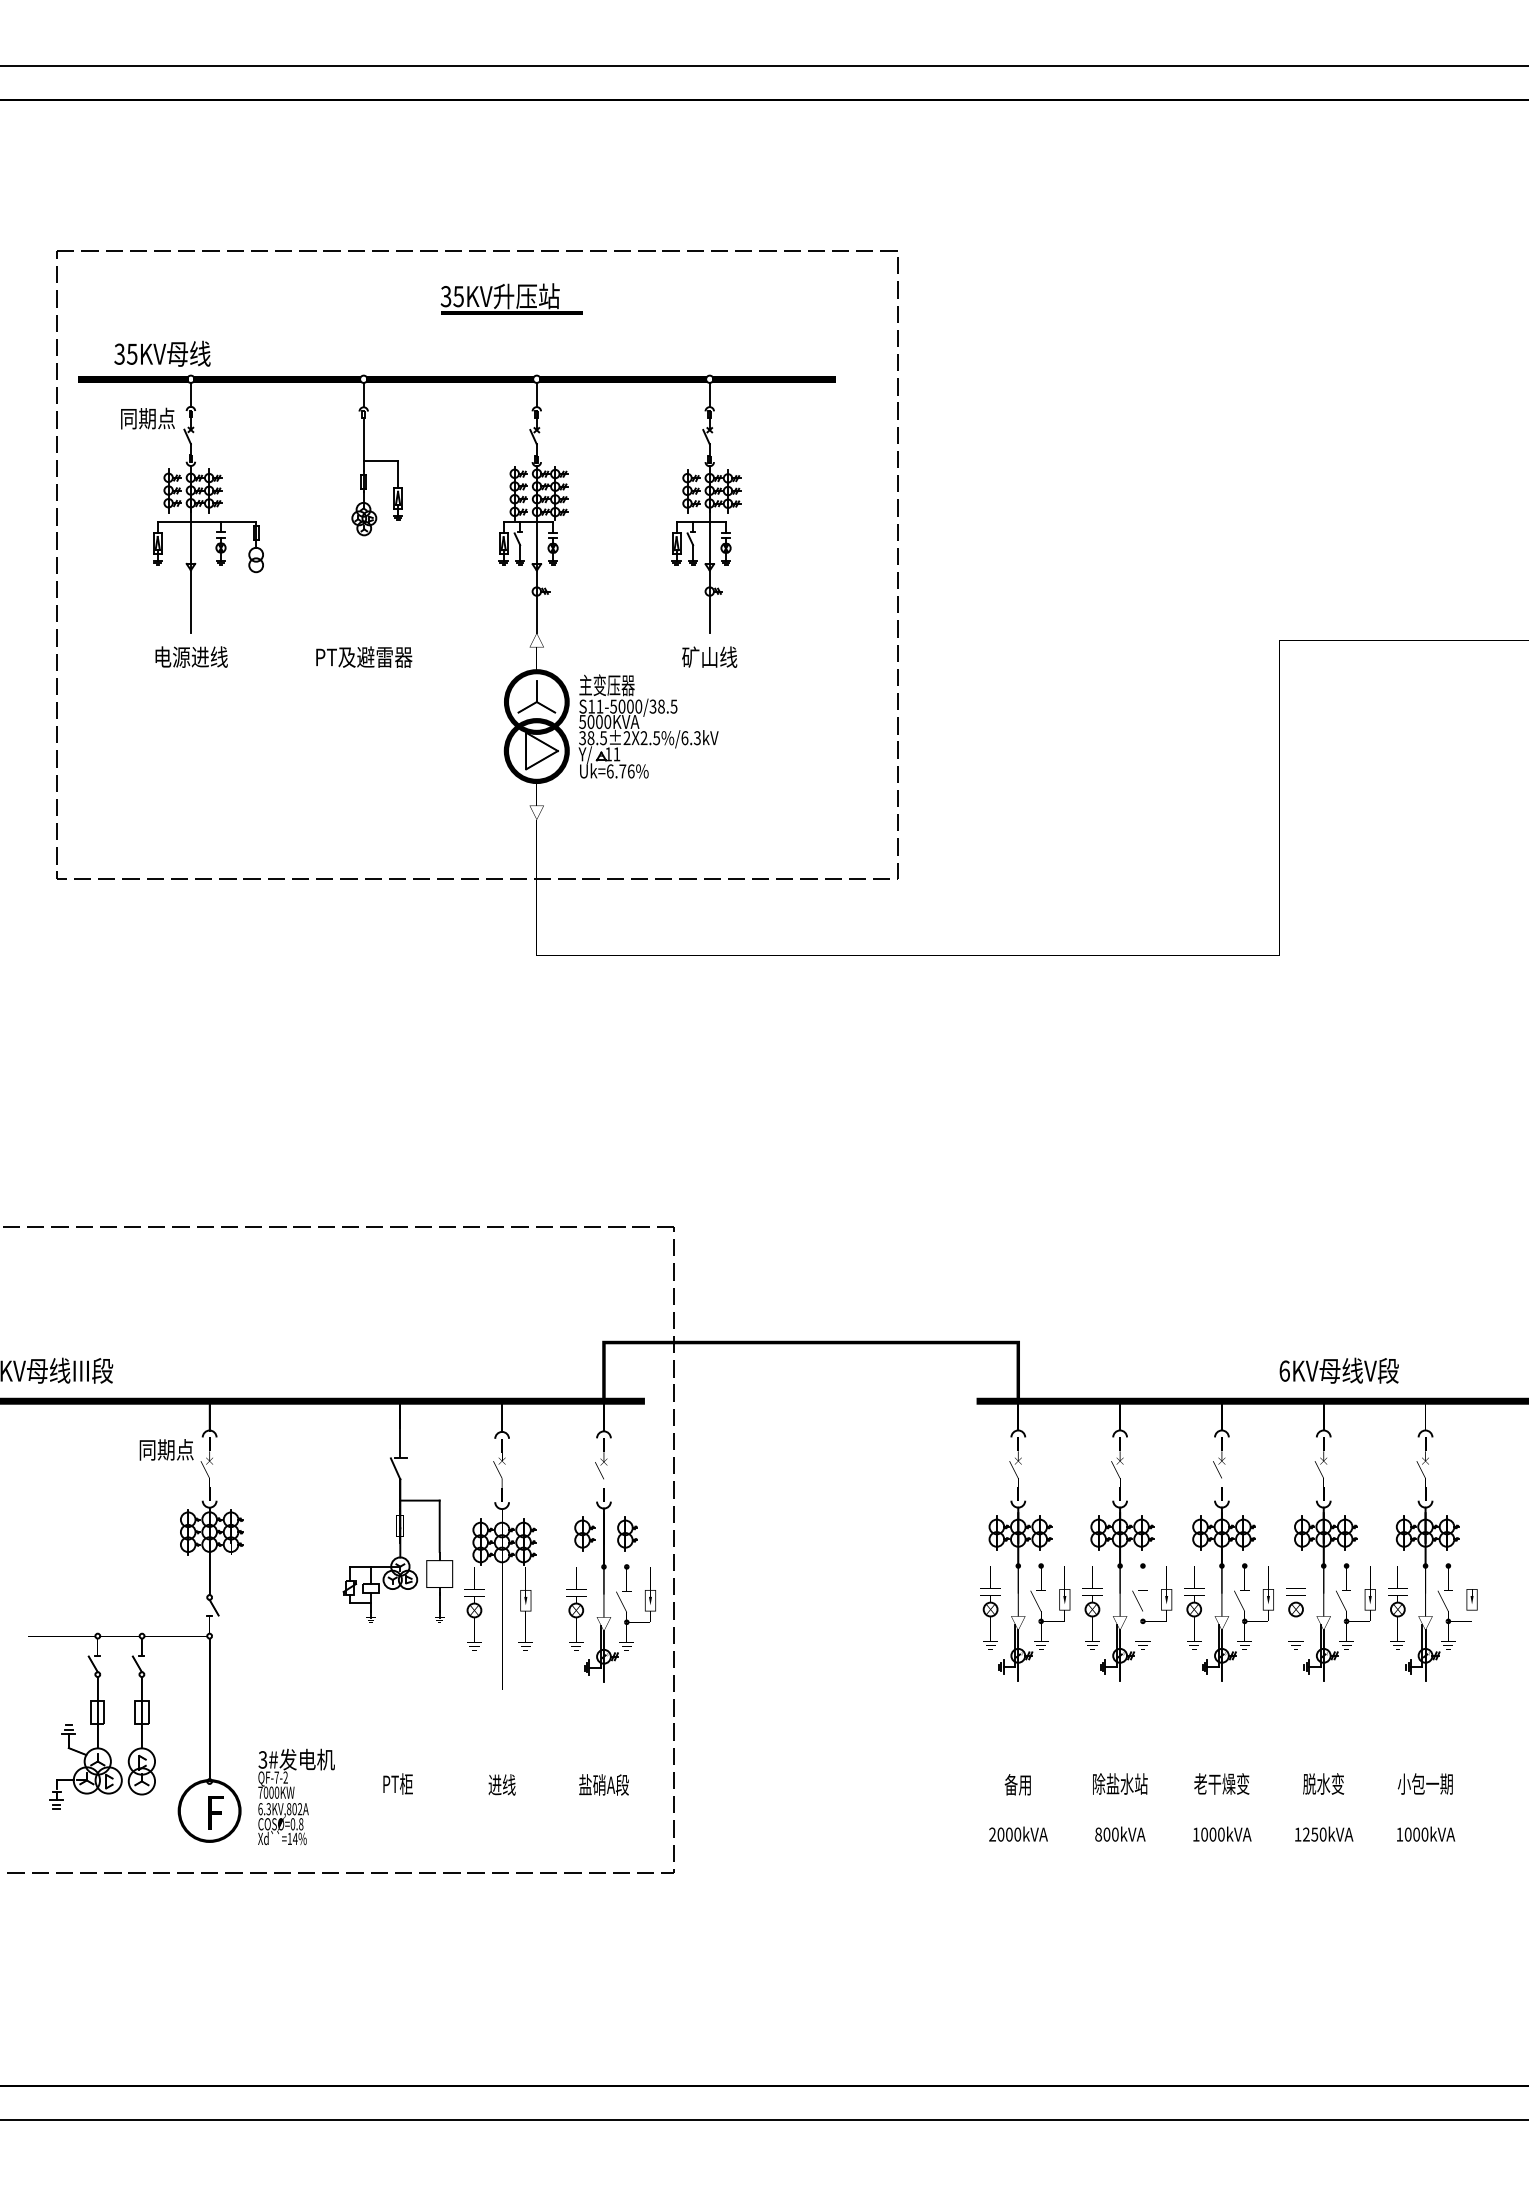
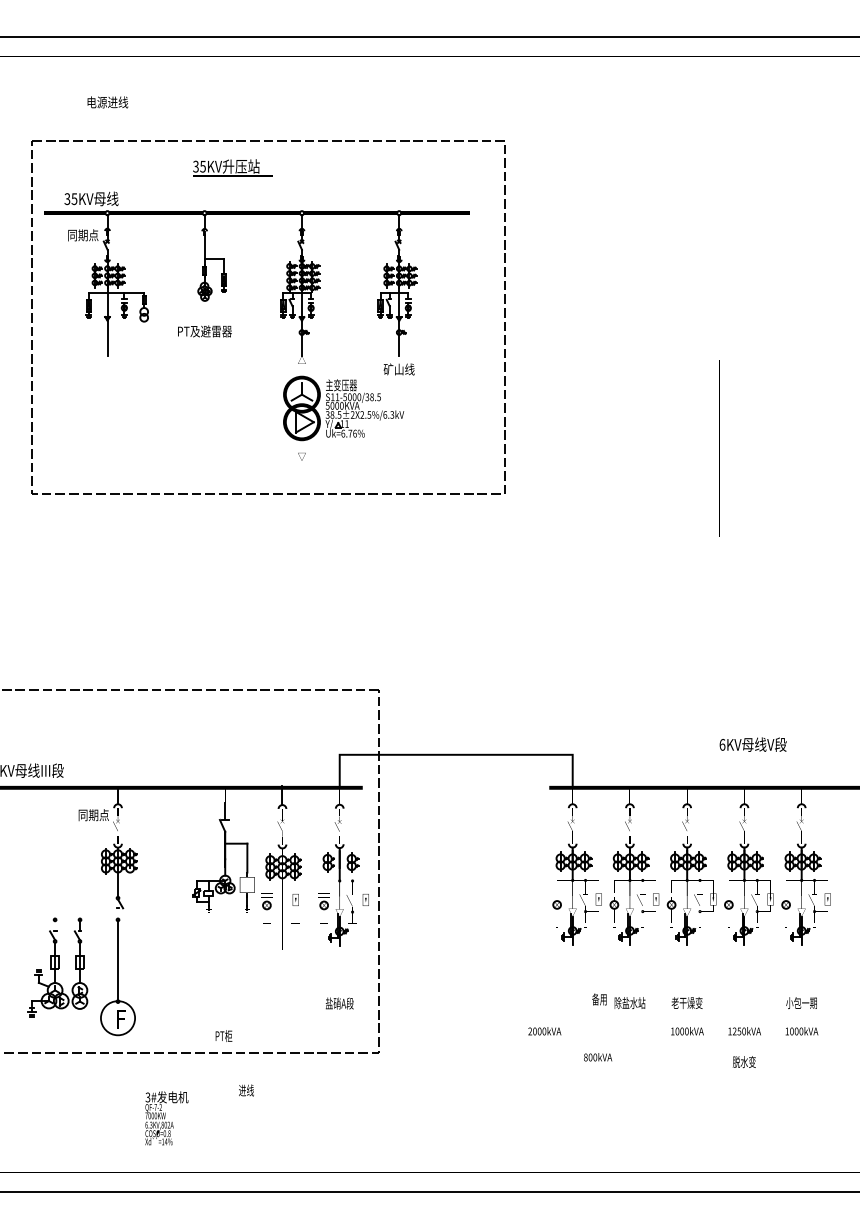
text: (511, 298) -> (232, 167), moved
text: (190, 657) -> (107, 102), moved
text: (363, 657) -> (204, 331), moved
text: (1338, 1370) -> (752, 744), moved
text: (397, 1783) -> (223, 1035), moved
text: (502, 1784) -> (246, 1090), moved
text: (1017, 1784) -> (599, 999), moved
text: (1322, 1784) -> (743, 1062), moved
text: (295, 1797) -> (166, 1118), moved
text: (1017, 1834) -> (544, 1031), moved
text: (1121, 1834) -> (598, 1057), moved

